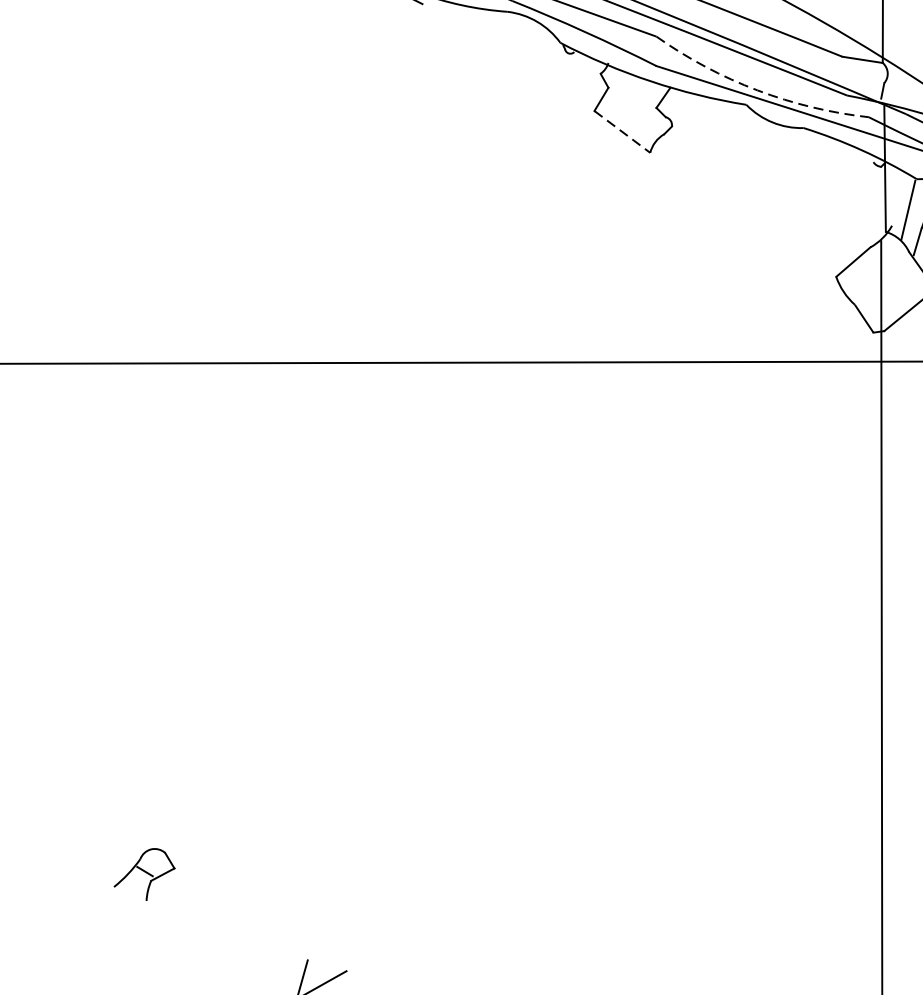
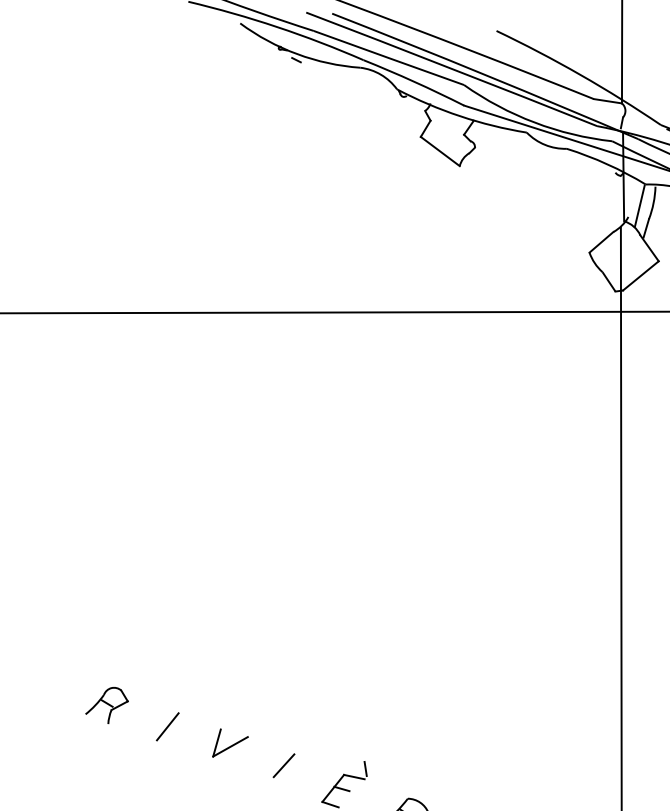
arc: (757, 90) -> (534, 122), dashed -> solid
line: (622, 131) -> (440, 151), dashed -> solid
part: (143, 874) -> (106, 705), moved
line: (231, 956) -> (167, 726), added

